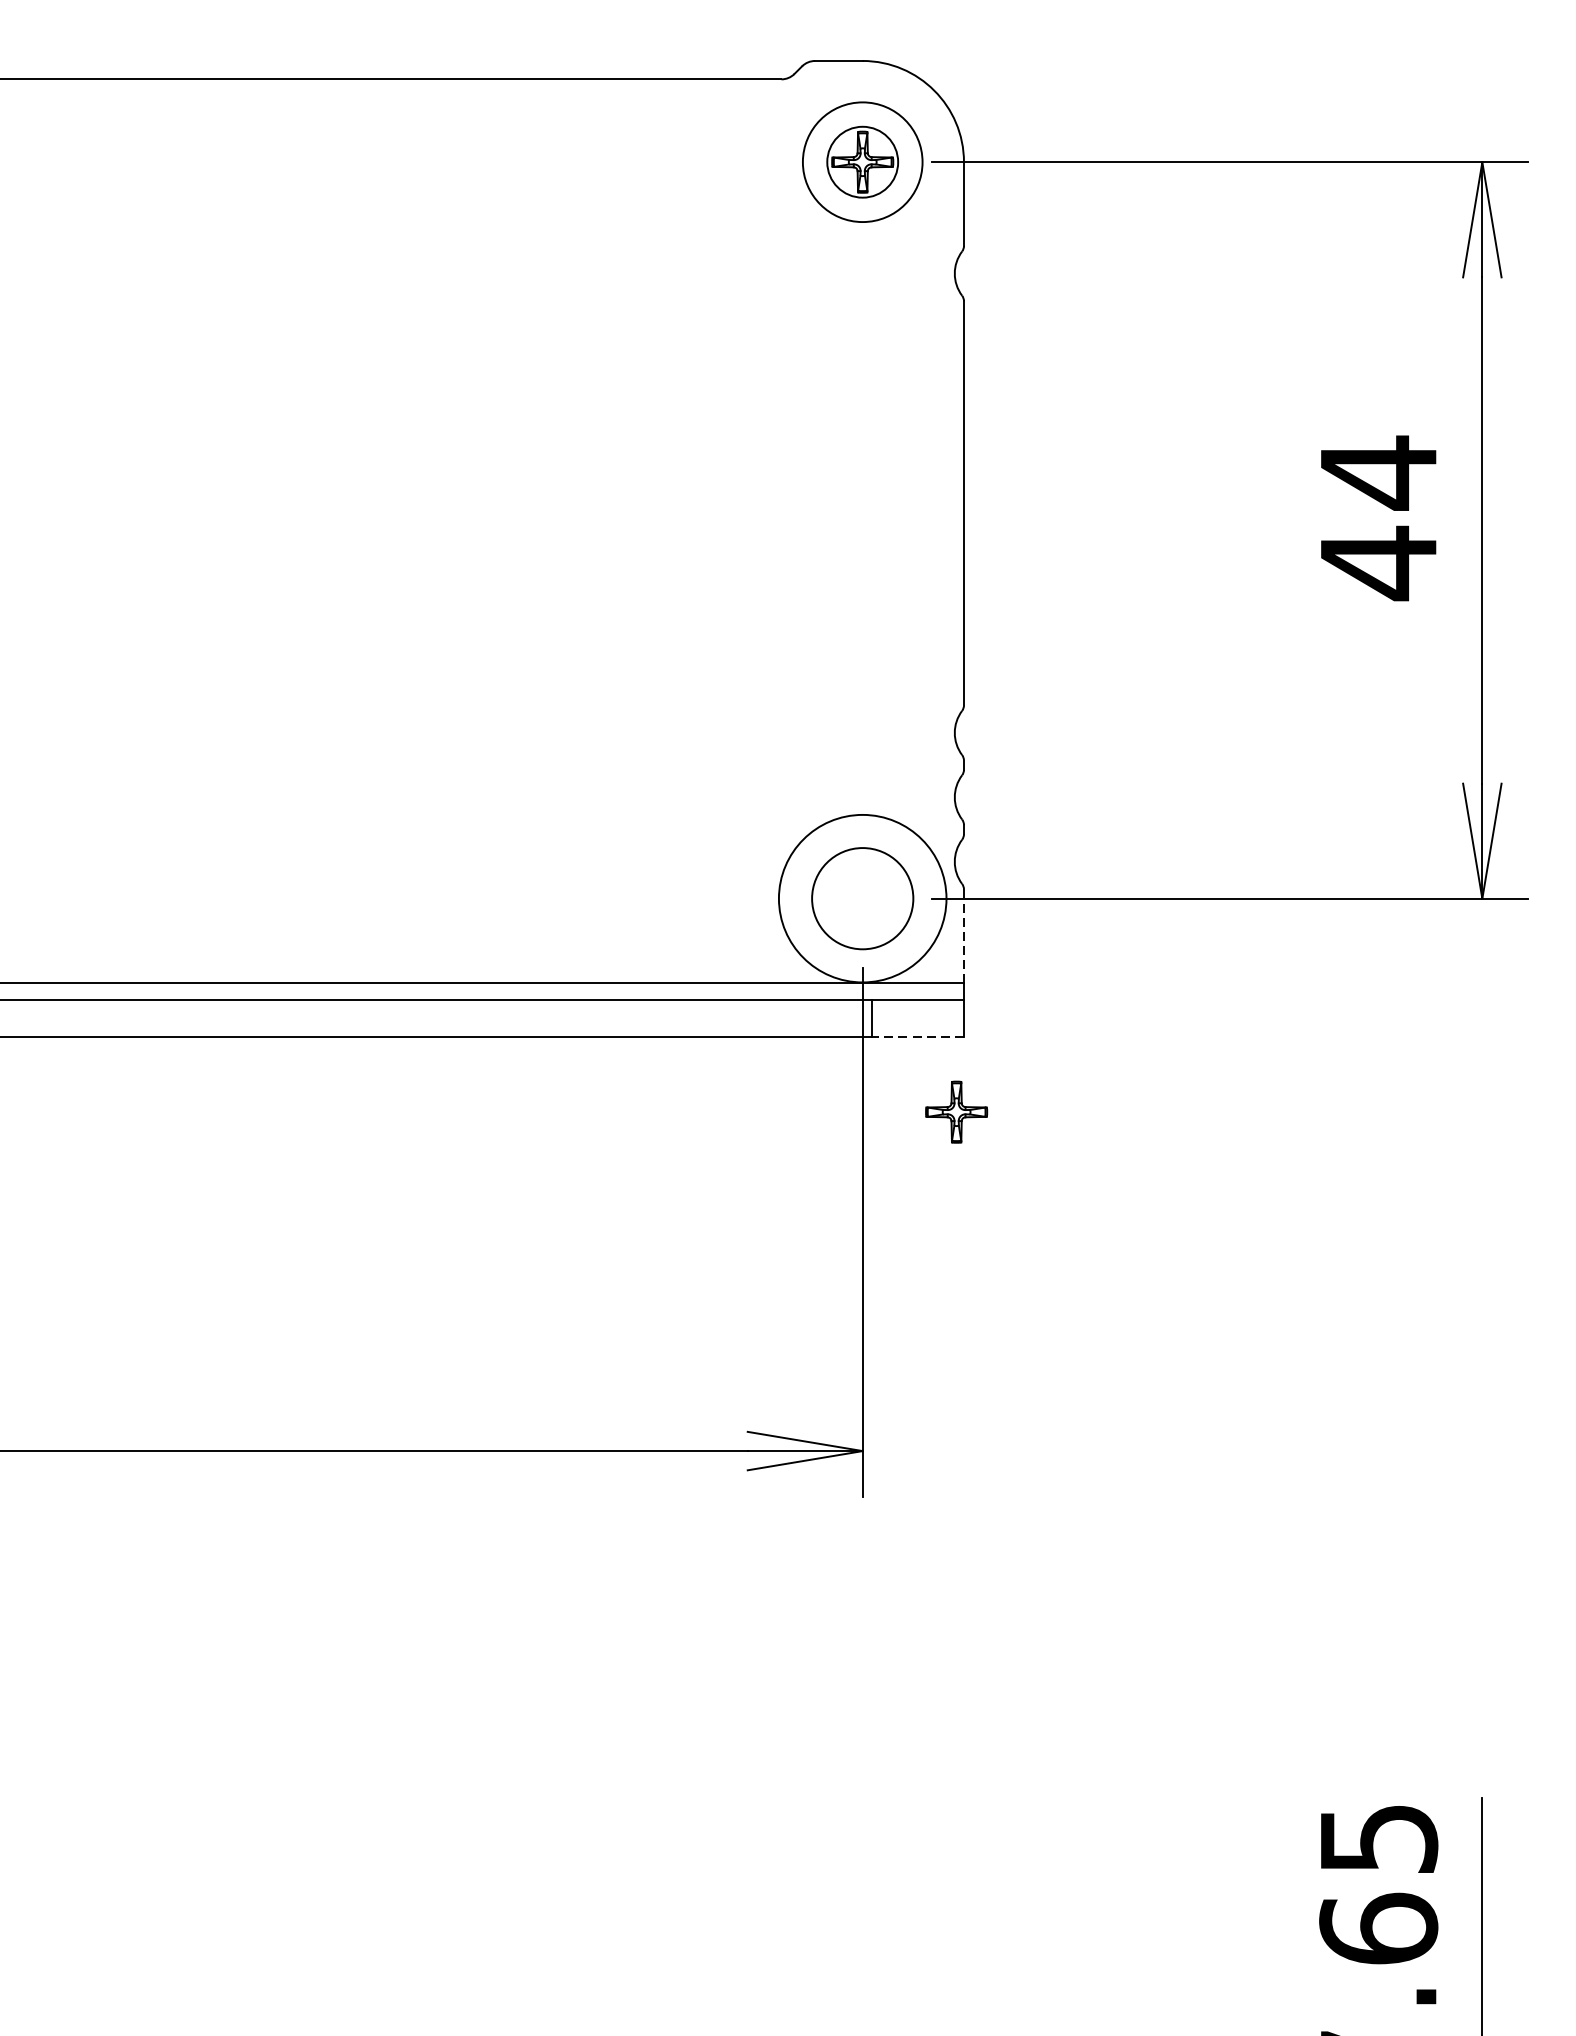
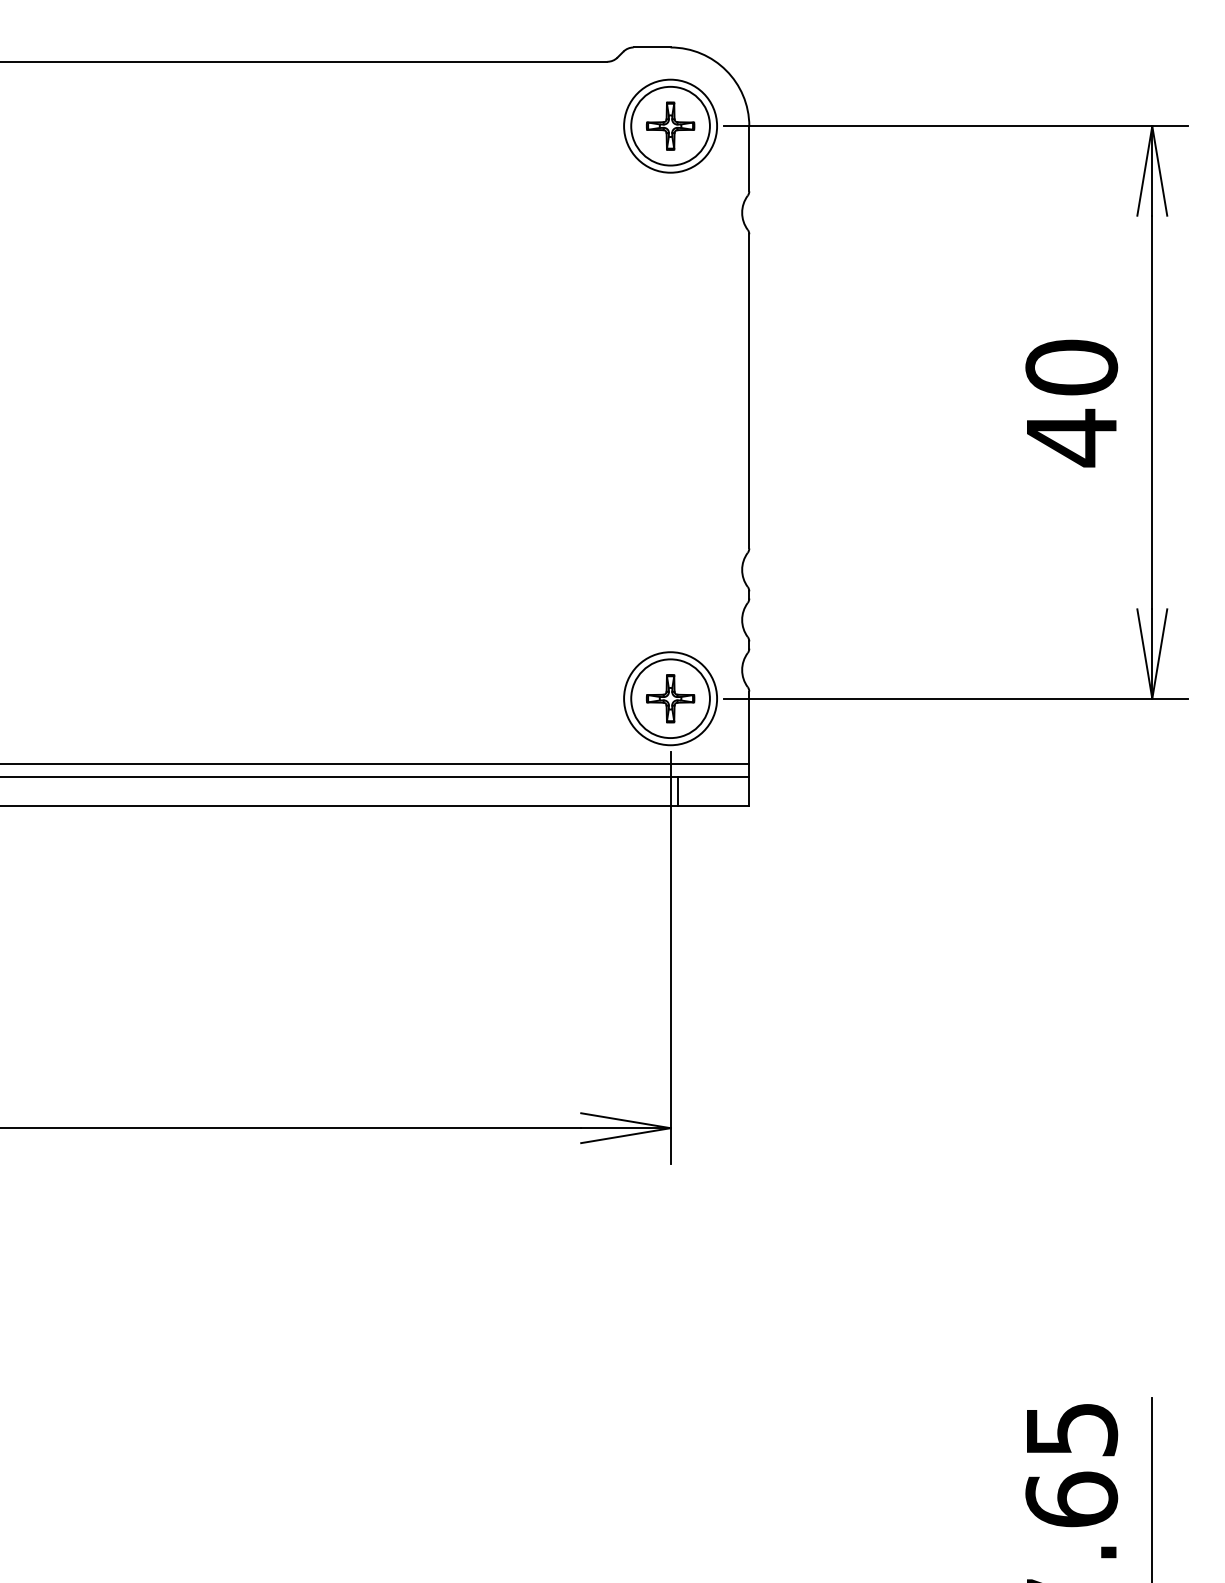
circle: (862, 161) -> (670, 125), size x1.43
text: (1378, 472) -> (1071, 367), 44 -> 40
circle: (862, 898) -> (670, 698), size x0.71
line: (964, 936) -> (749, 728), dashed -> solid
line: (917, 1037) -> (713, 806), dashed -> solid
part: (956, 1111) -> (670, 698), moved

